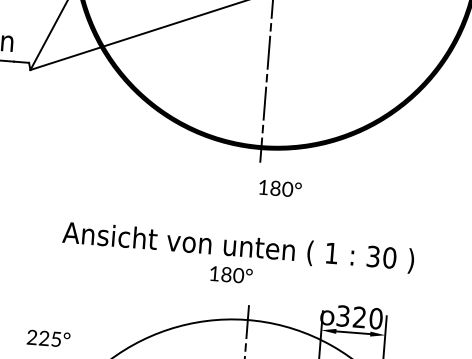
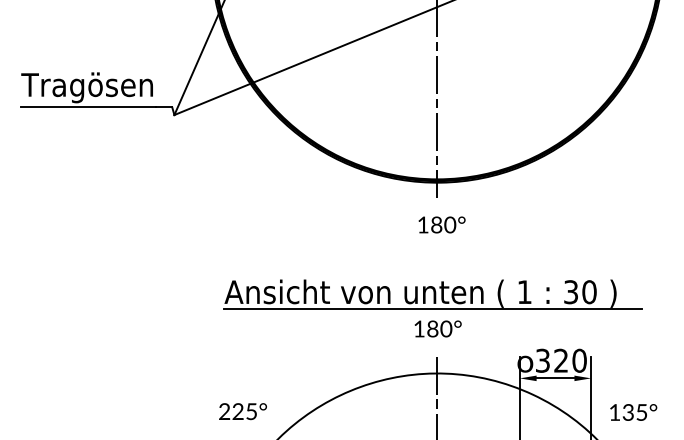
text: (279, 188) -> (441, 224), moved
line: (248, 261) -> (432, 308), added
text: (230, 274) -> (437, 328), moved
text: (48, 338) -> (242, 411), moved

